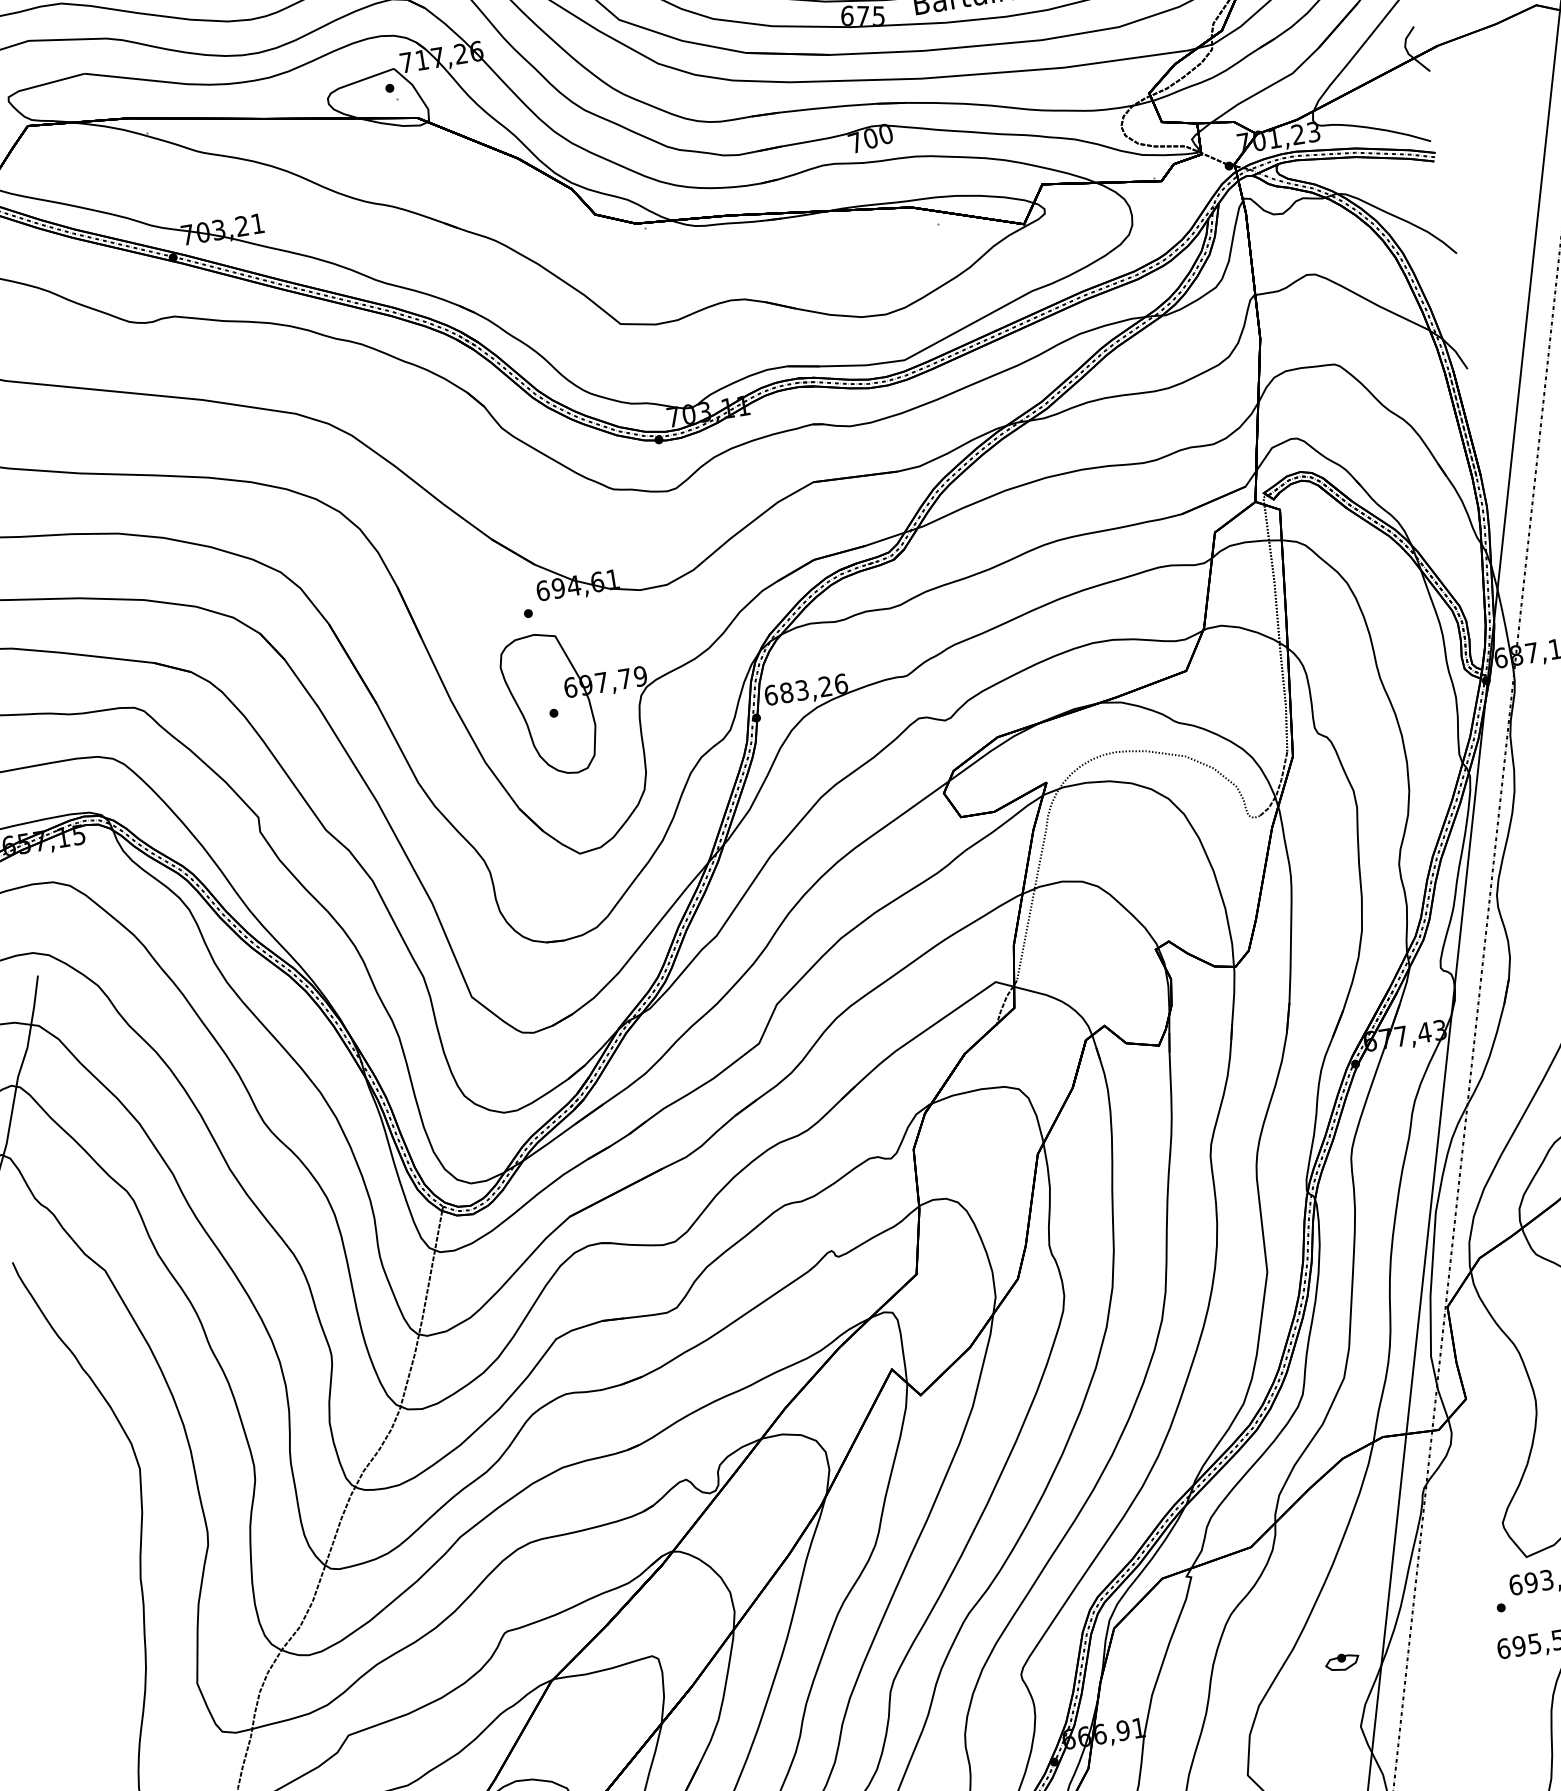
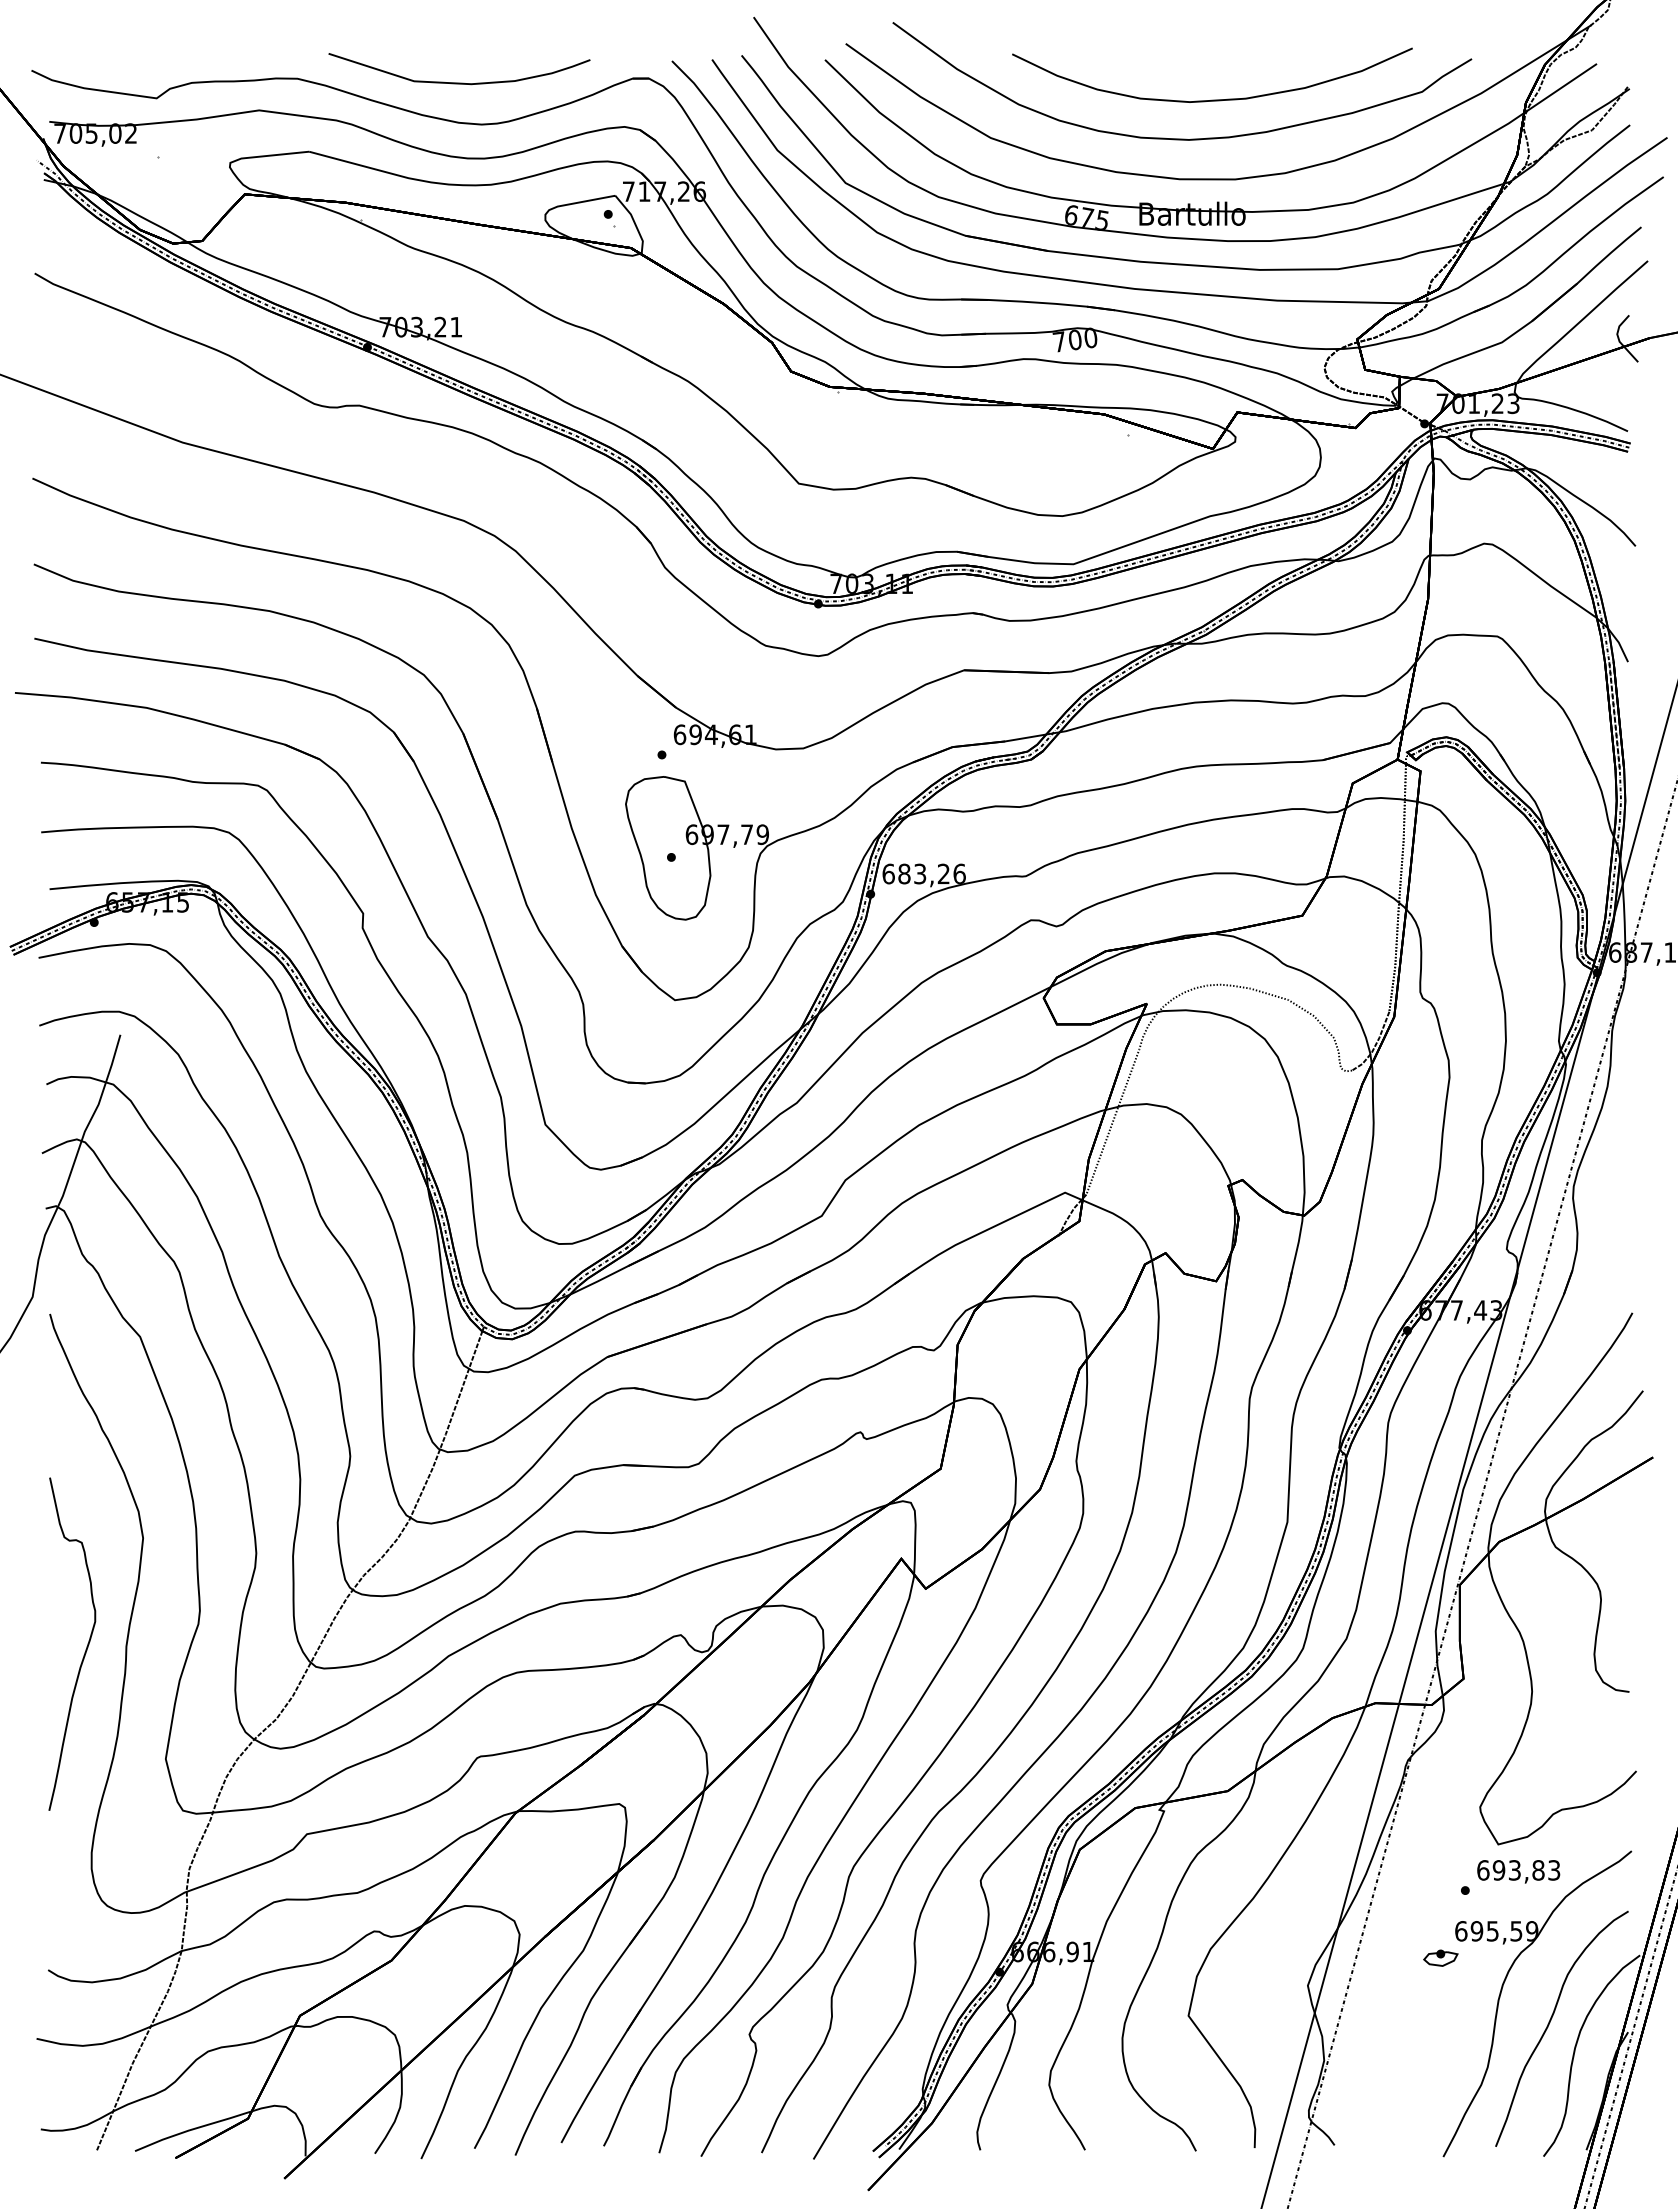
curve: (101, 1584) -> (86, 1646), added
part: (1341, 1661) -> (1440, 1957), moved

